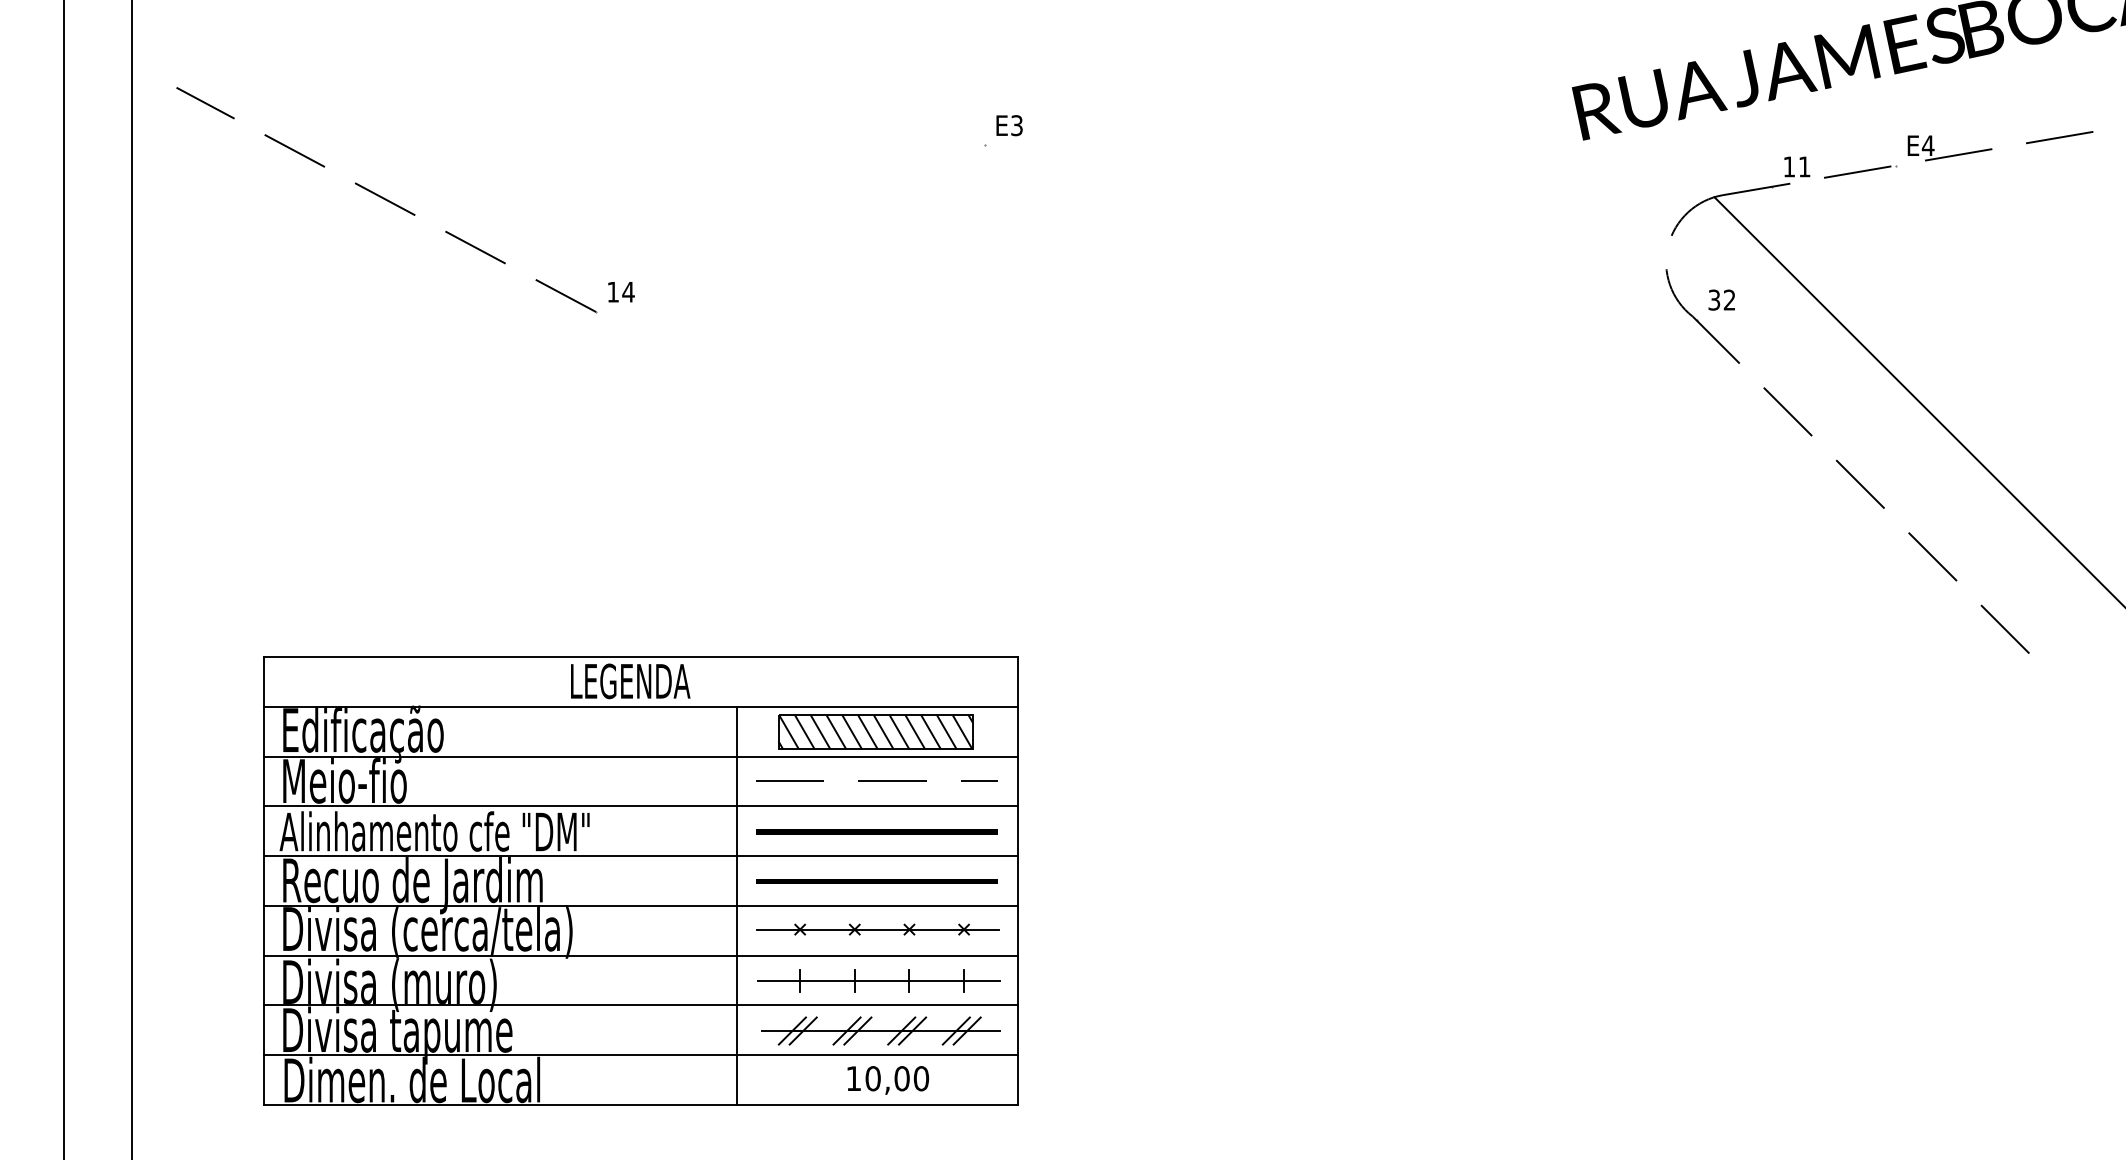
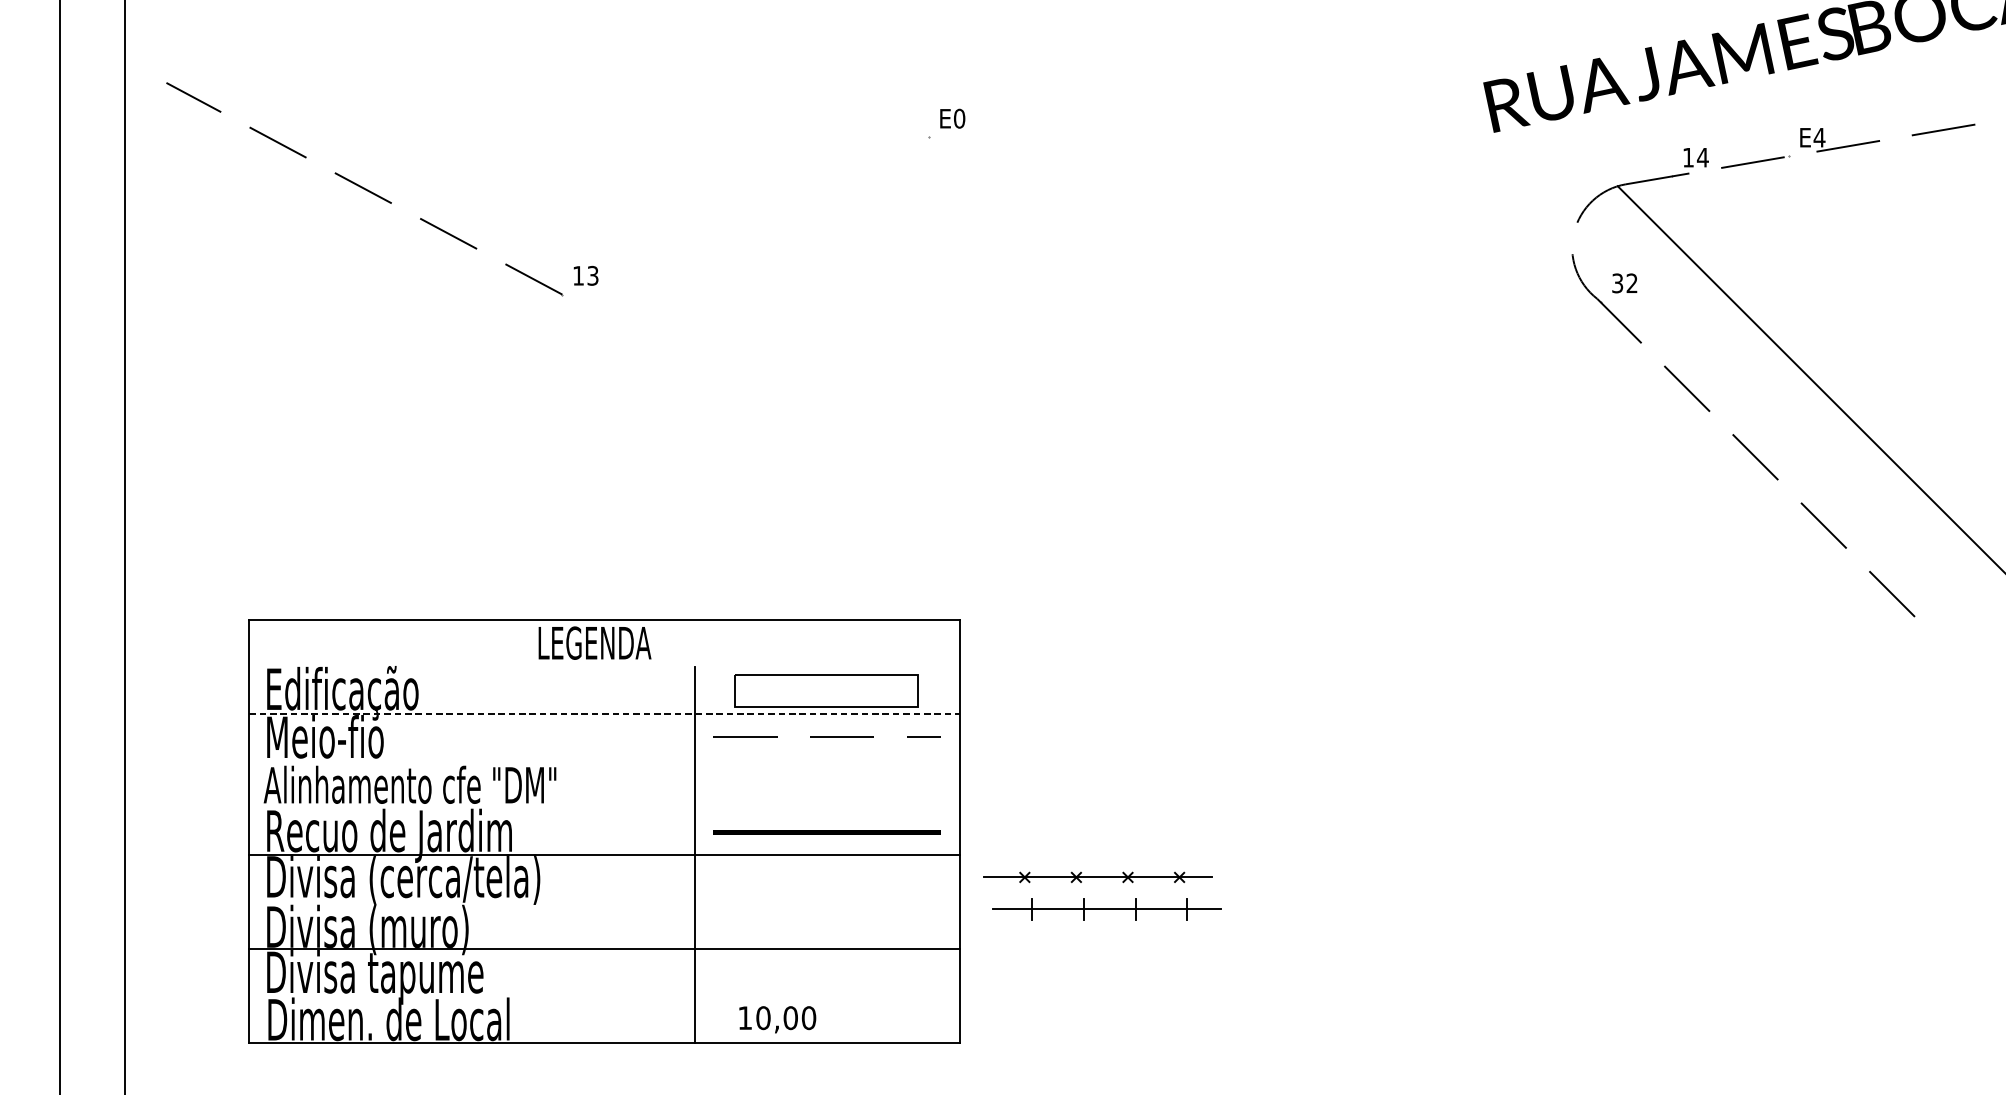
text: (1017, 125) -> (960, 118), E3 -> E0
text: (1804, 166) -> (1702, 157), 11 -> 14
text: (628, 291) -> (592, 275), 14 -> 13
line: (640, 706) -> (604, 666), removed
hatch: (875, 732) -> (826, 691), removed
line: (640, 756) -> (604, 714), solid -> dashed
line: (640, 806) -> (604, 761), removed
line: (876, 831) -> (826, 784), removed
line: (640, 856) -> (604, 808), removed
part: (877, 929) -> (1097, 877), moved
line: (640, 955) -> (604, 901), removed
part: (878, 980) -> (1106, 908), moved
part: (880, 1030) -> (830, 972), removed
line: (640, 1055) -> (604, 996), removed
text: (888, 1080) -> (777, 1019), moved

